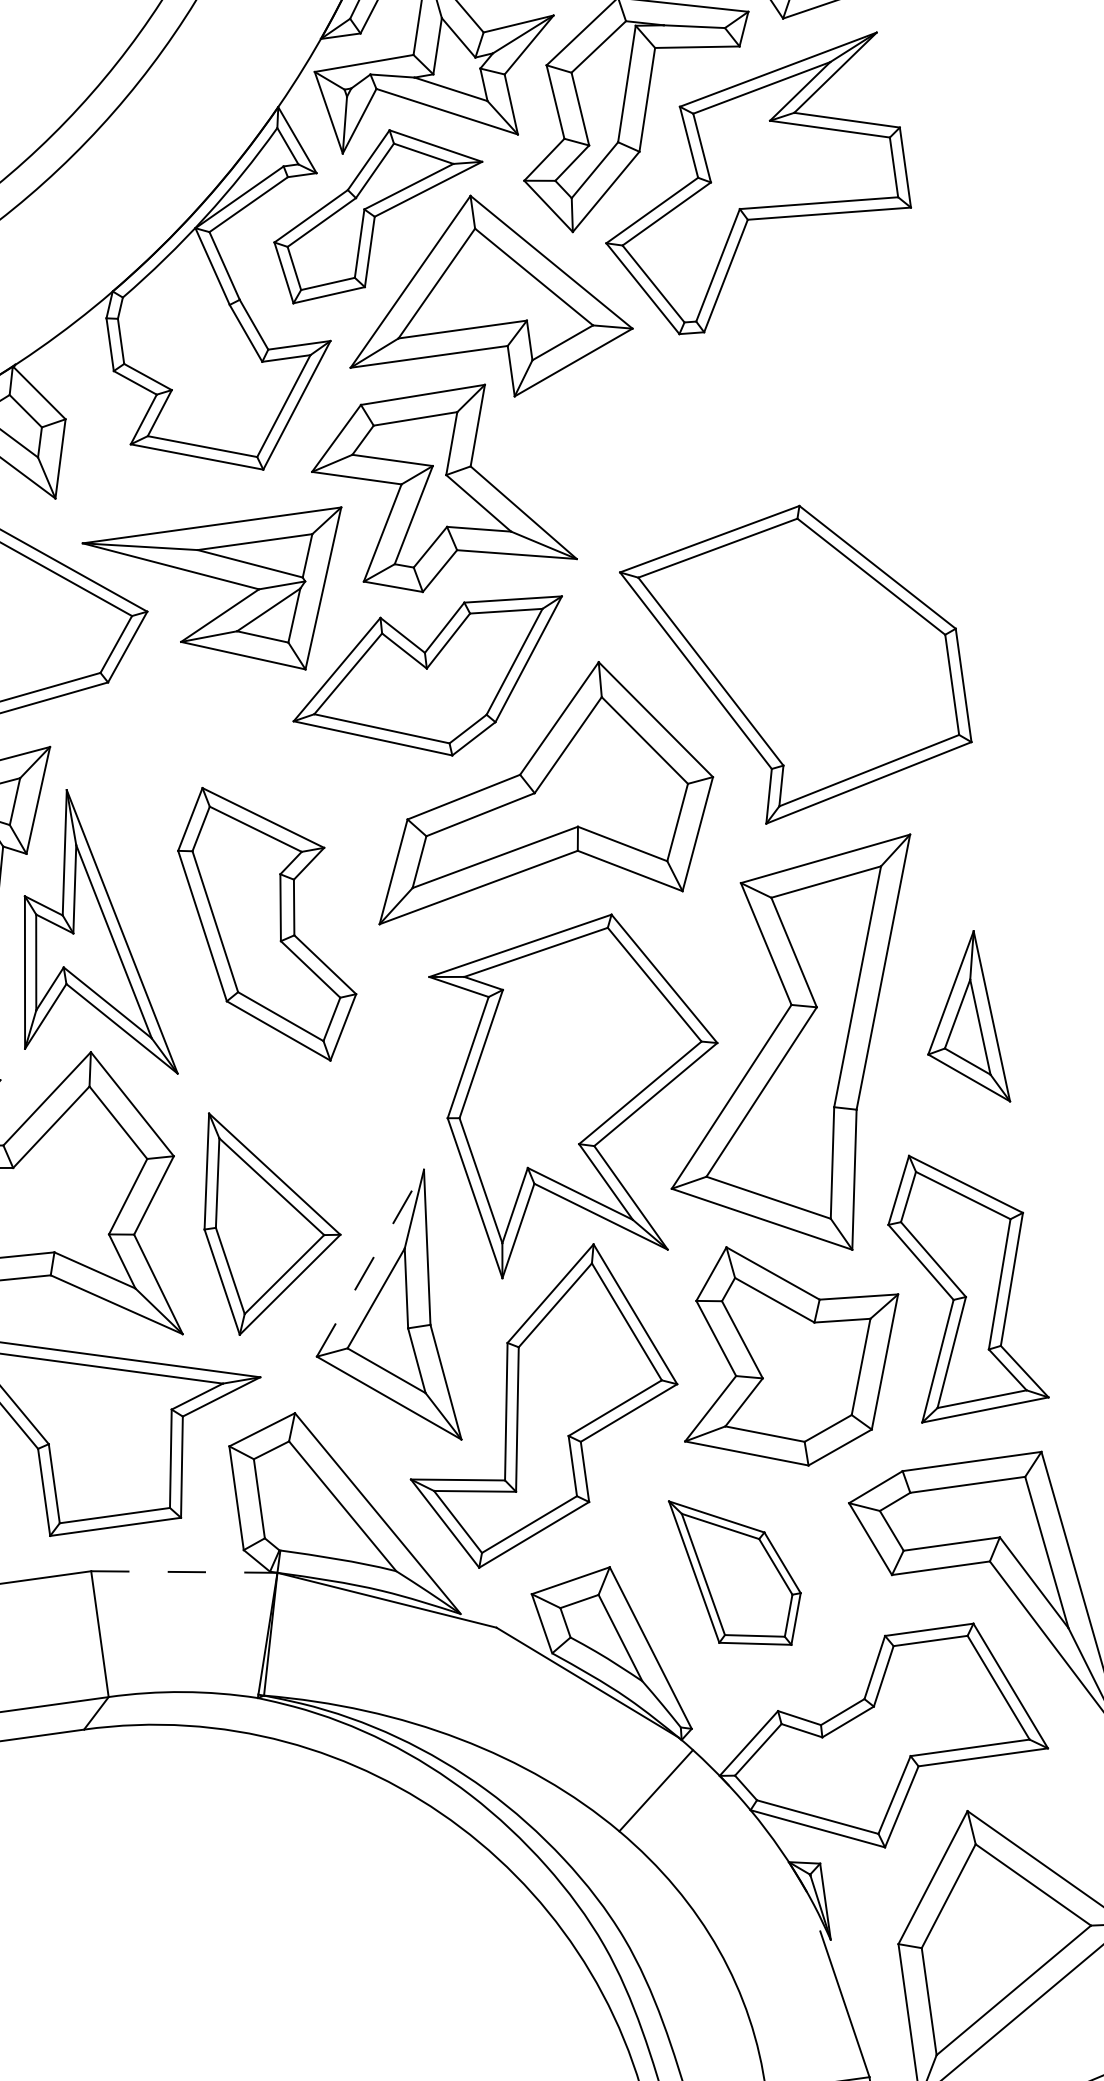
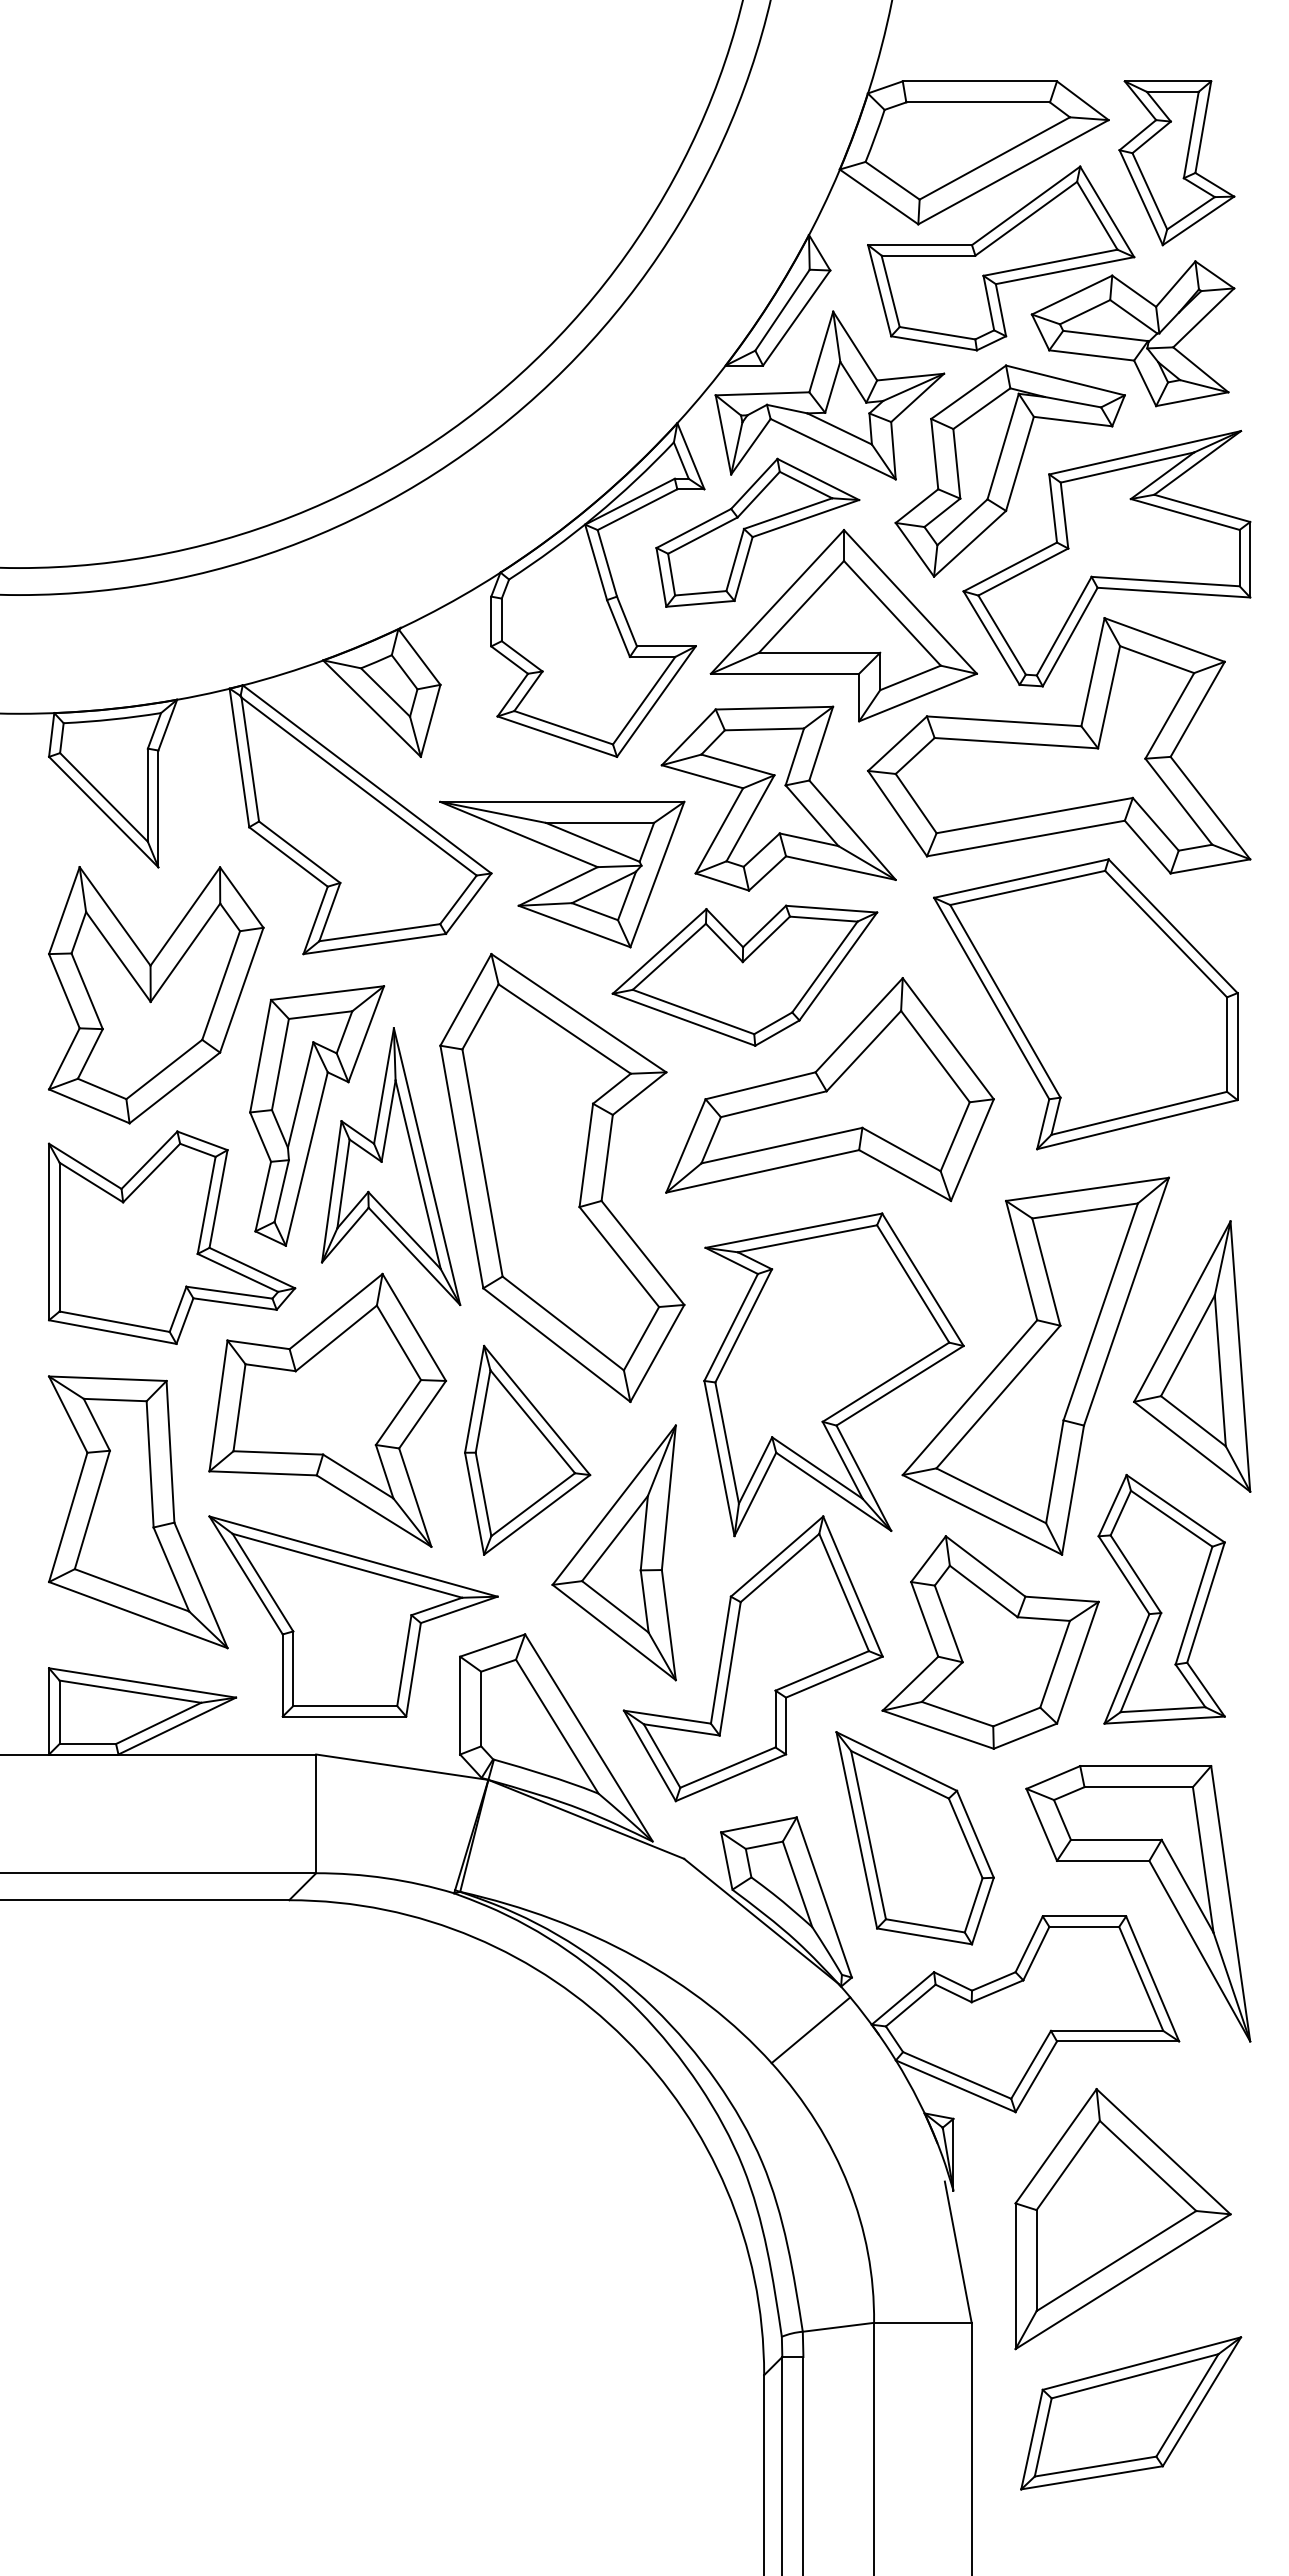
part: (730, 392) -> (1059, 745), added
part: (267, 924) -> (562, 1178), size x1.67
part: (961, 1020) -> (1192, 1356), size x1.67
line: (370, 1263) -> (614, 1505), dashed -> solid
line: (184, 1572) -> (402, 1767), dashed -> solid
part: (737, 1572) -> (914, 1838), size x1.43

